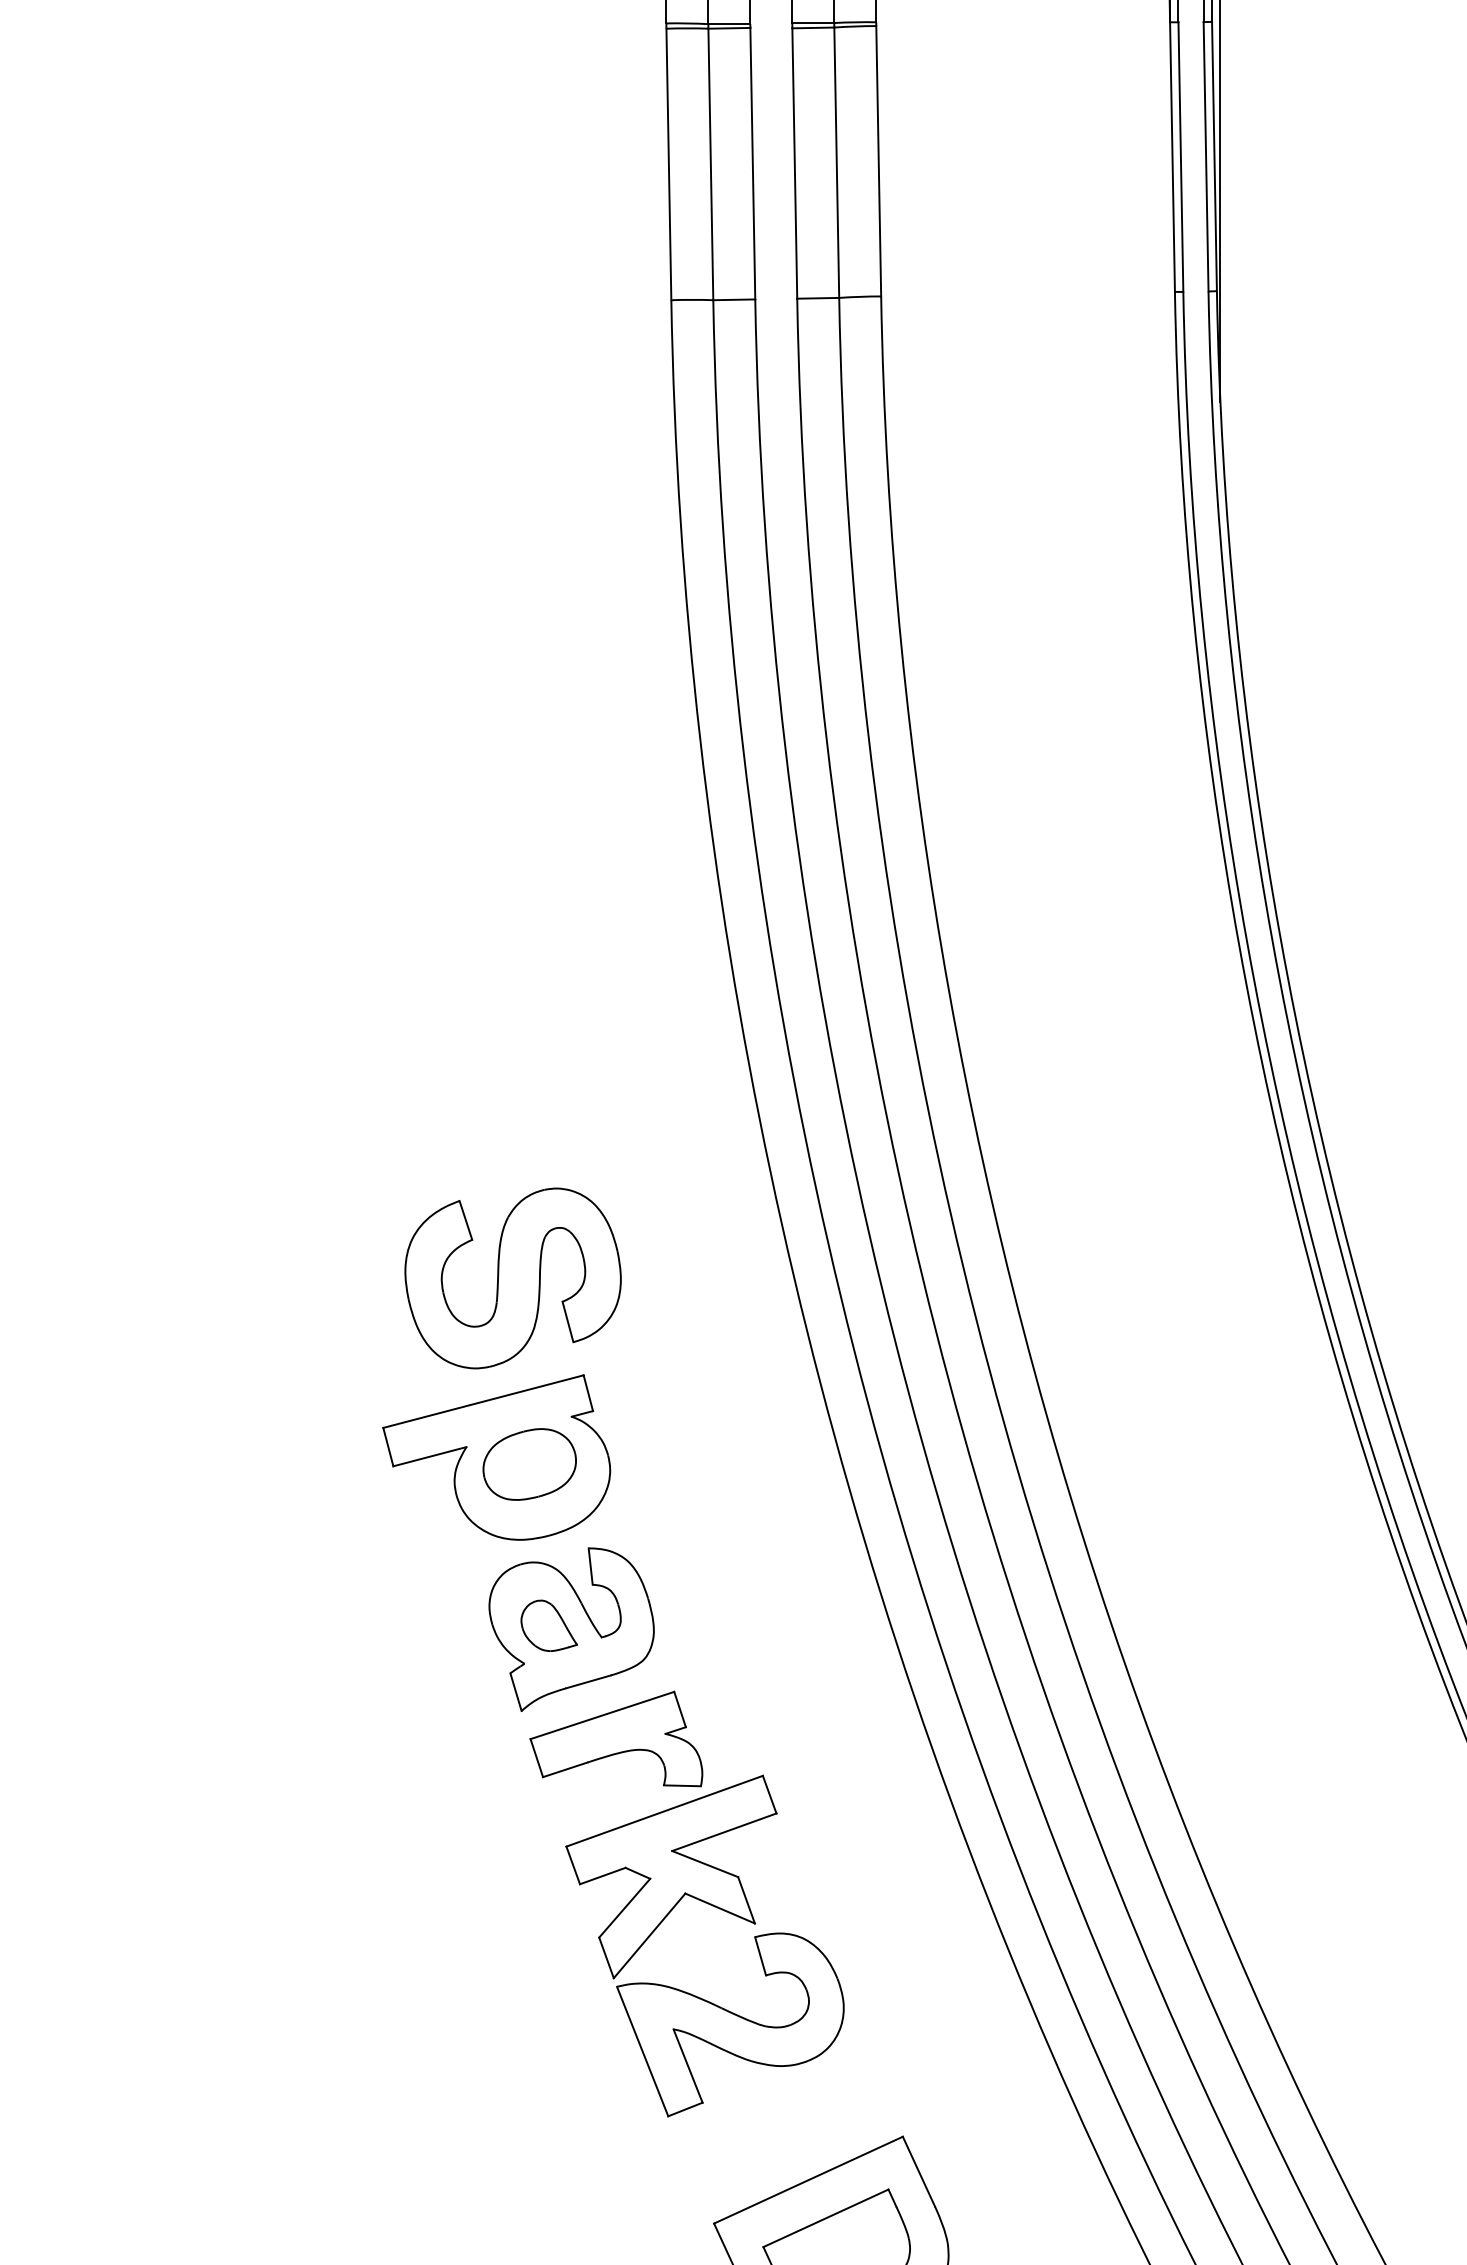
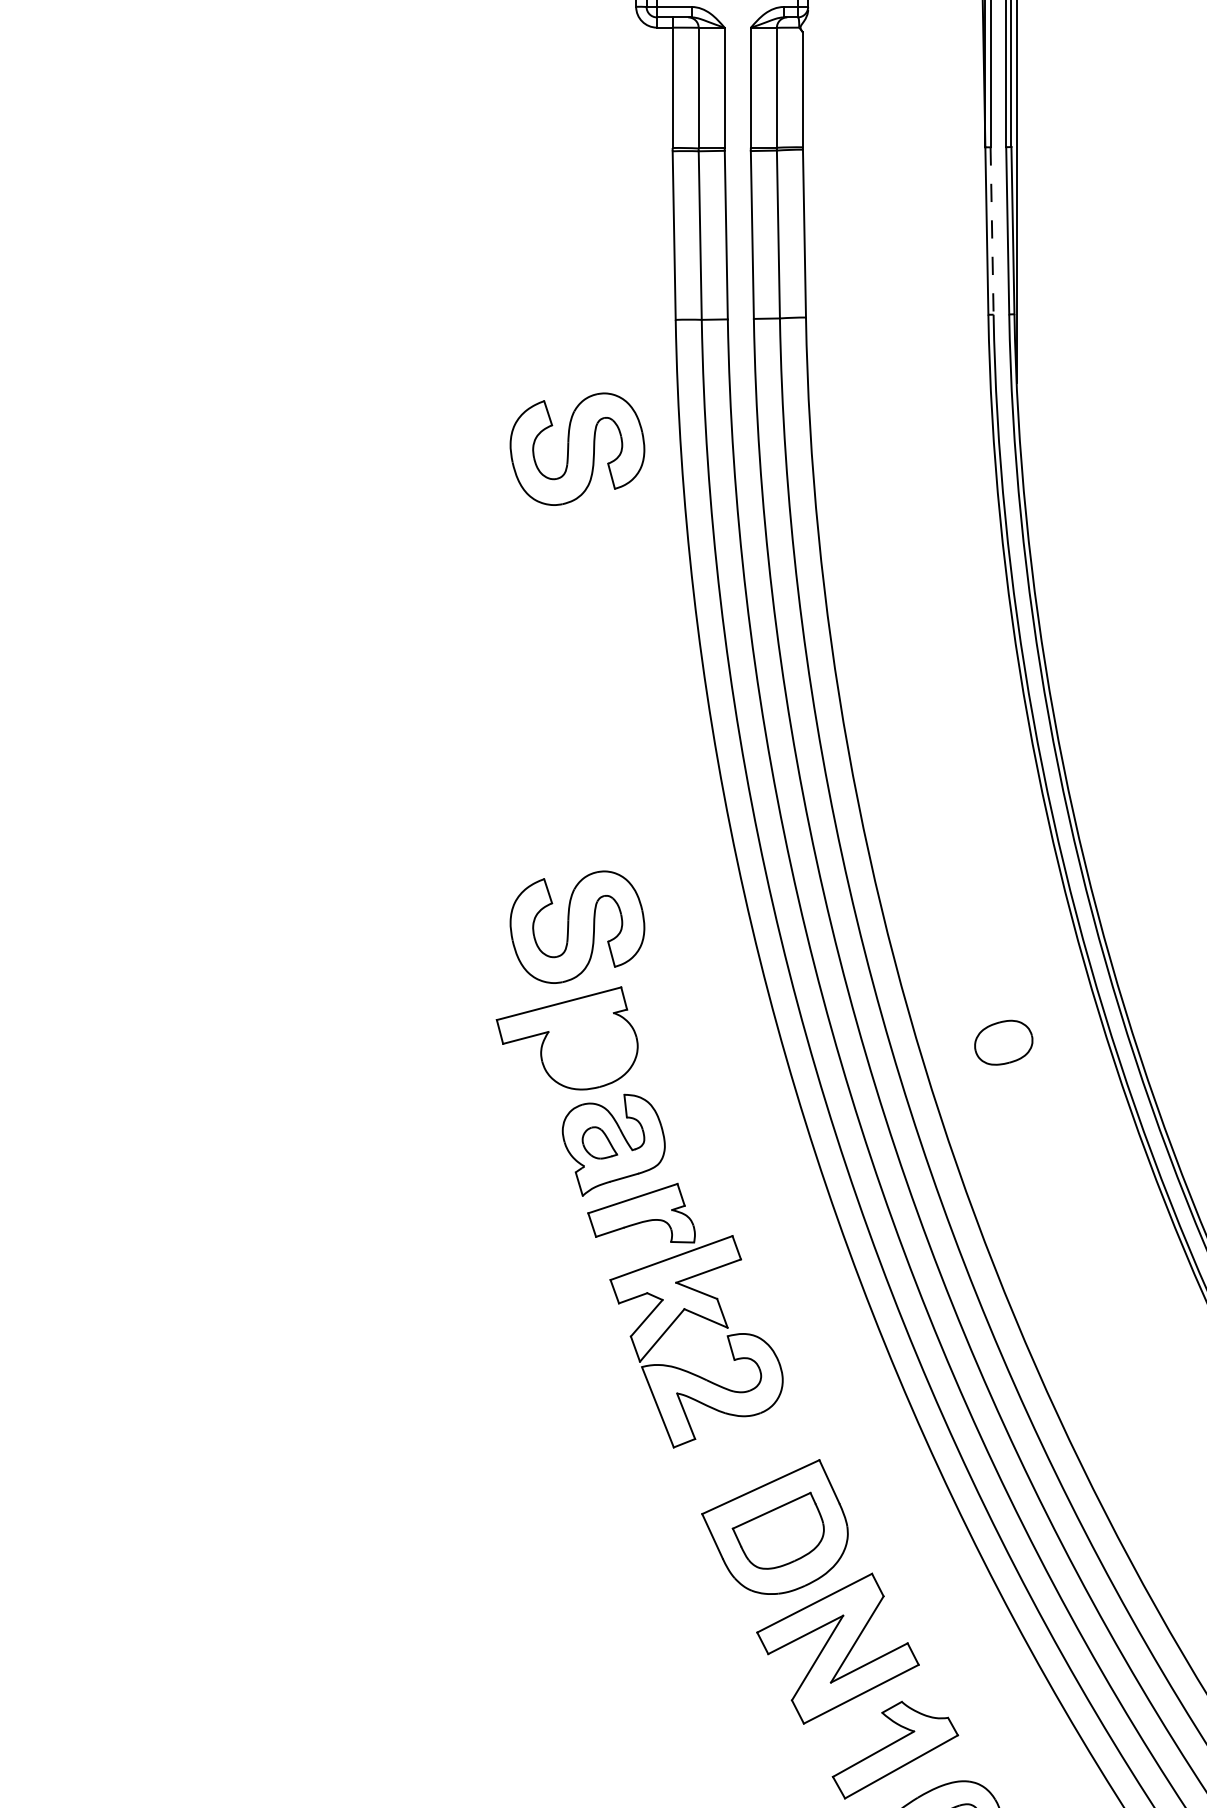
line: (1181, 157) -> (992, 231), solid -> dashed
part: (513, 507) -> (577, 448), added
part: (529, 1464) -> (1003, 1042), moved

